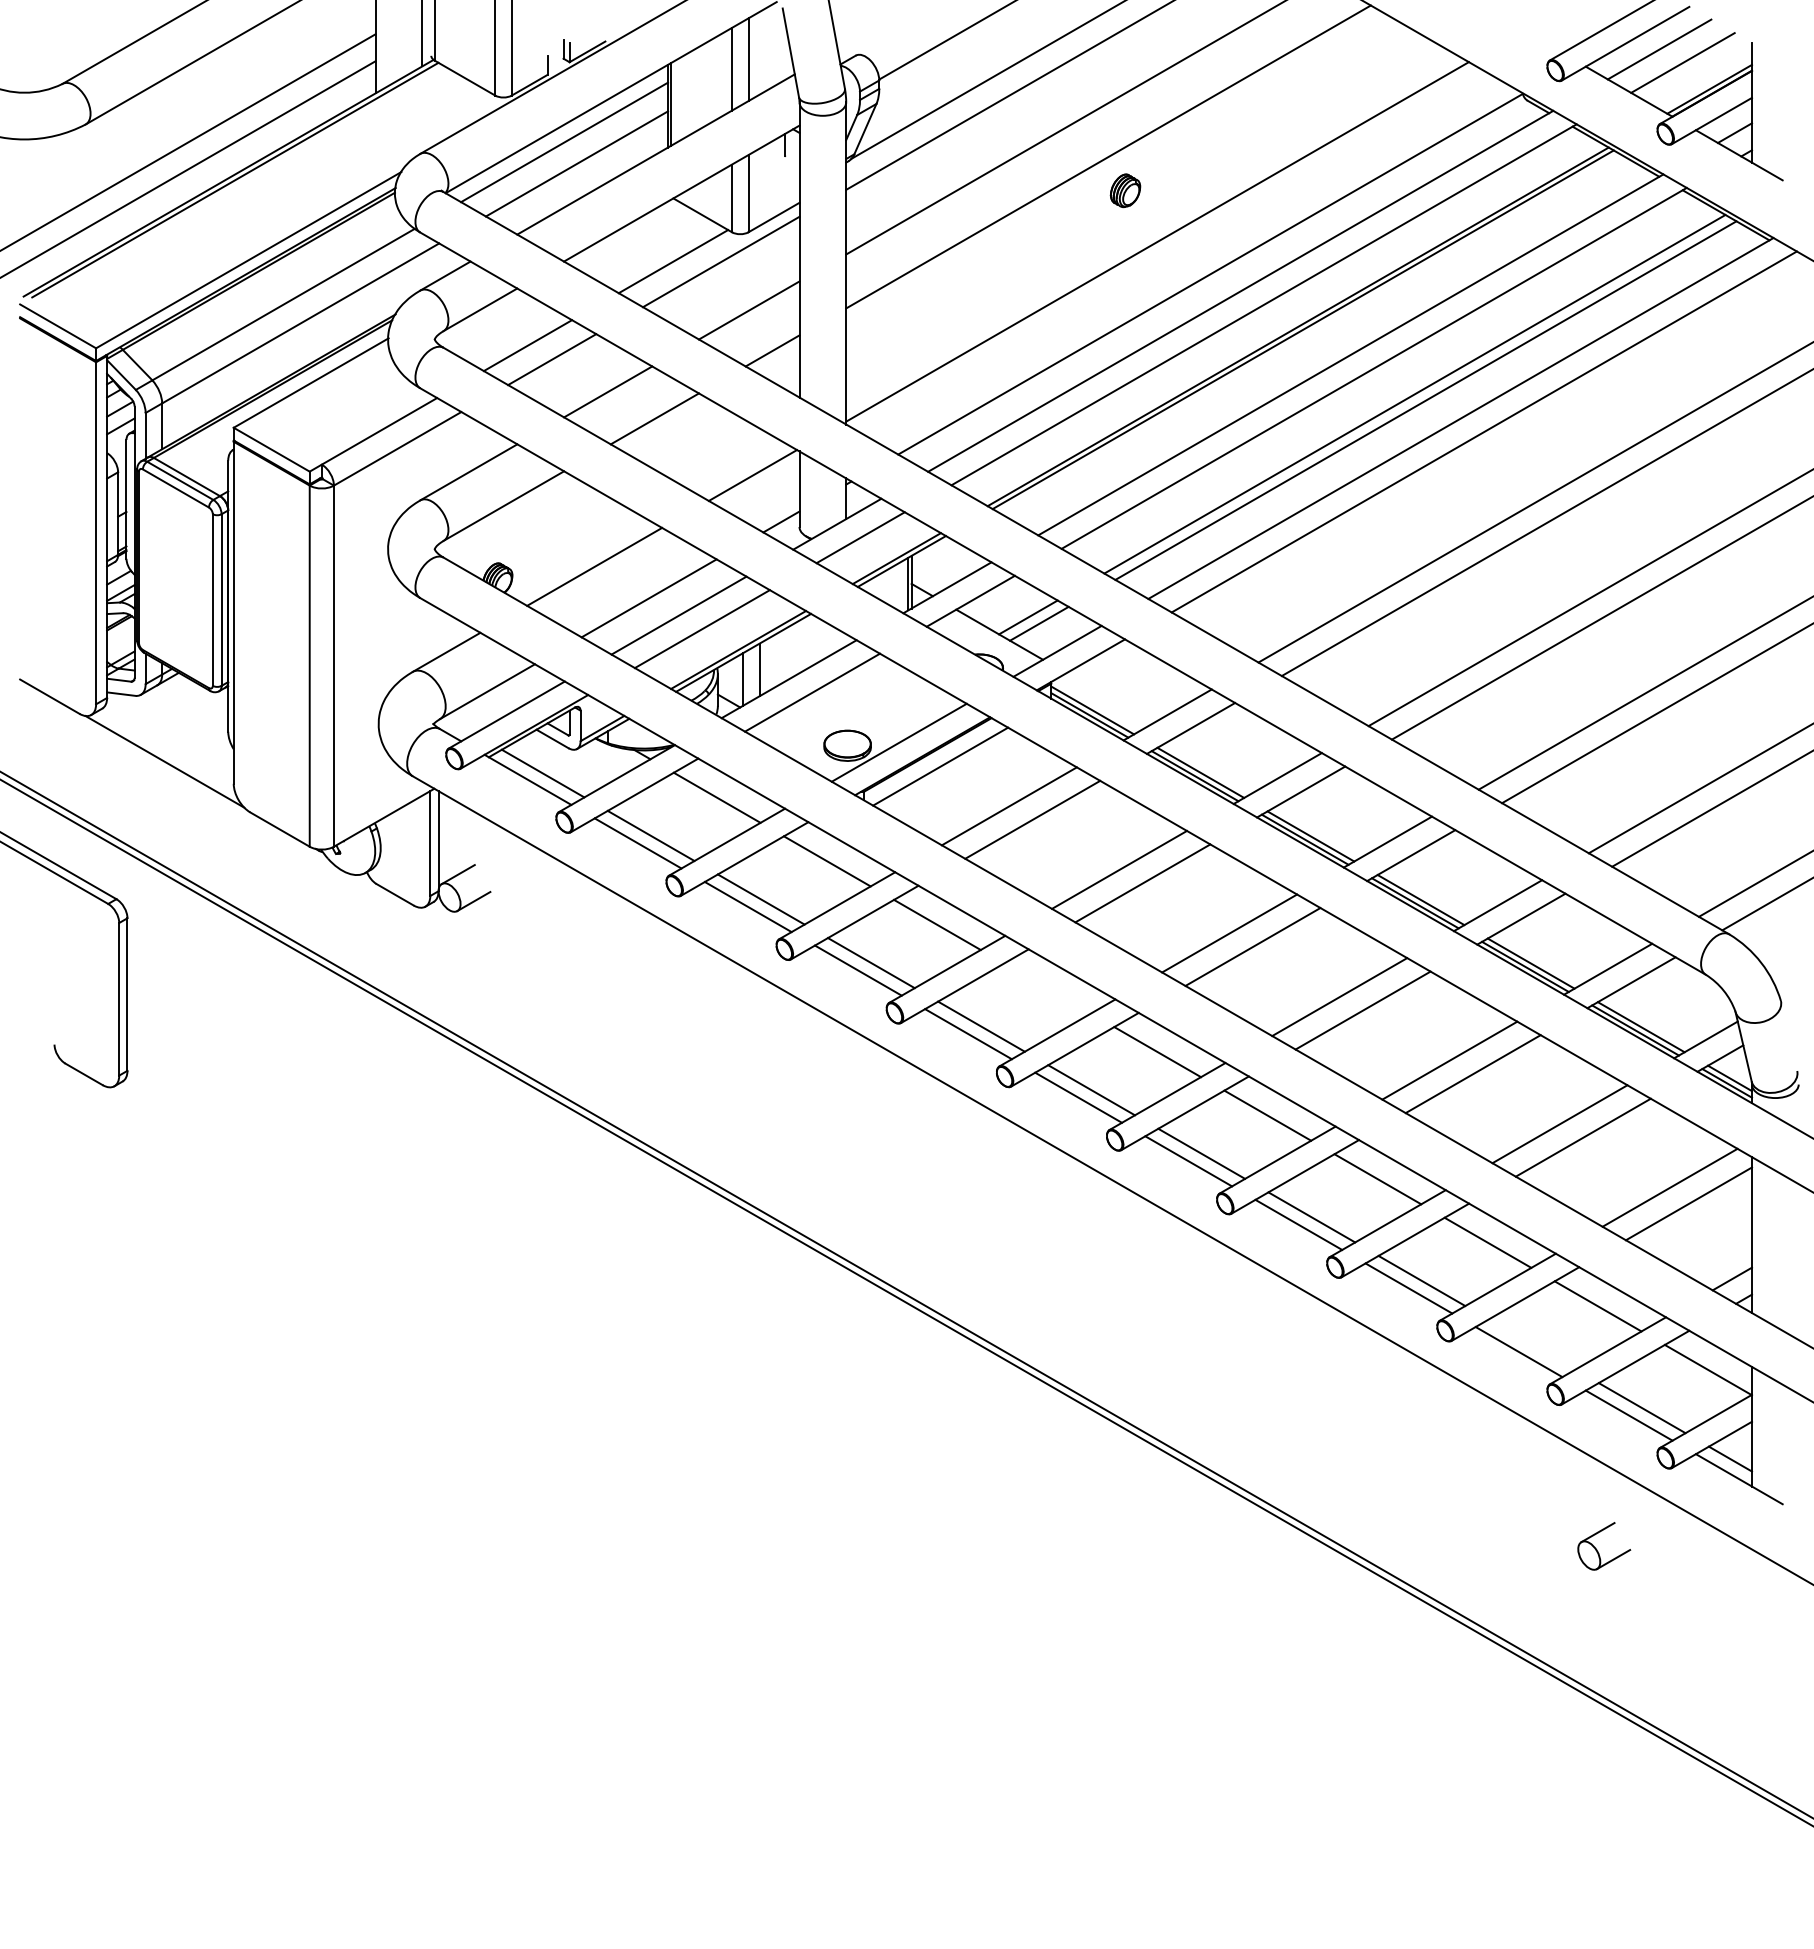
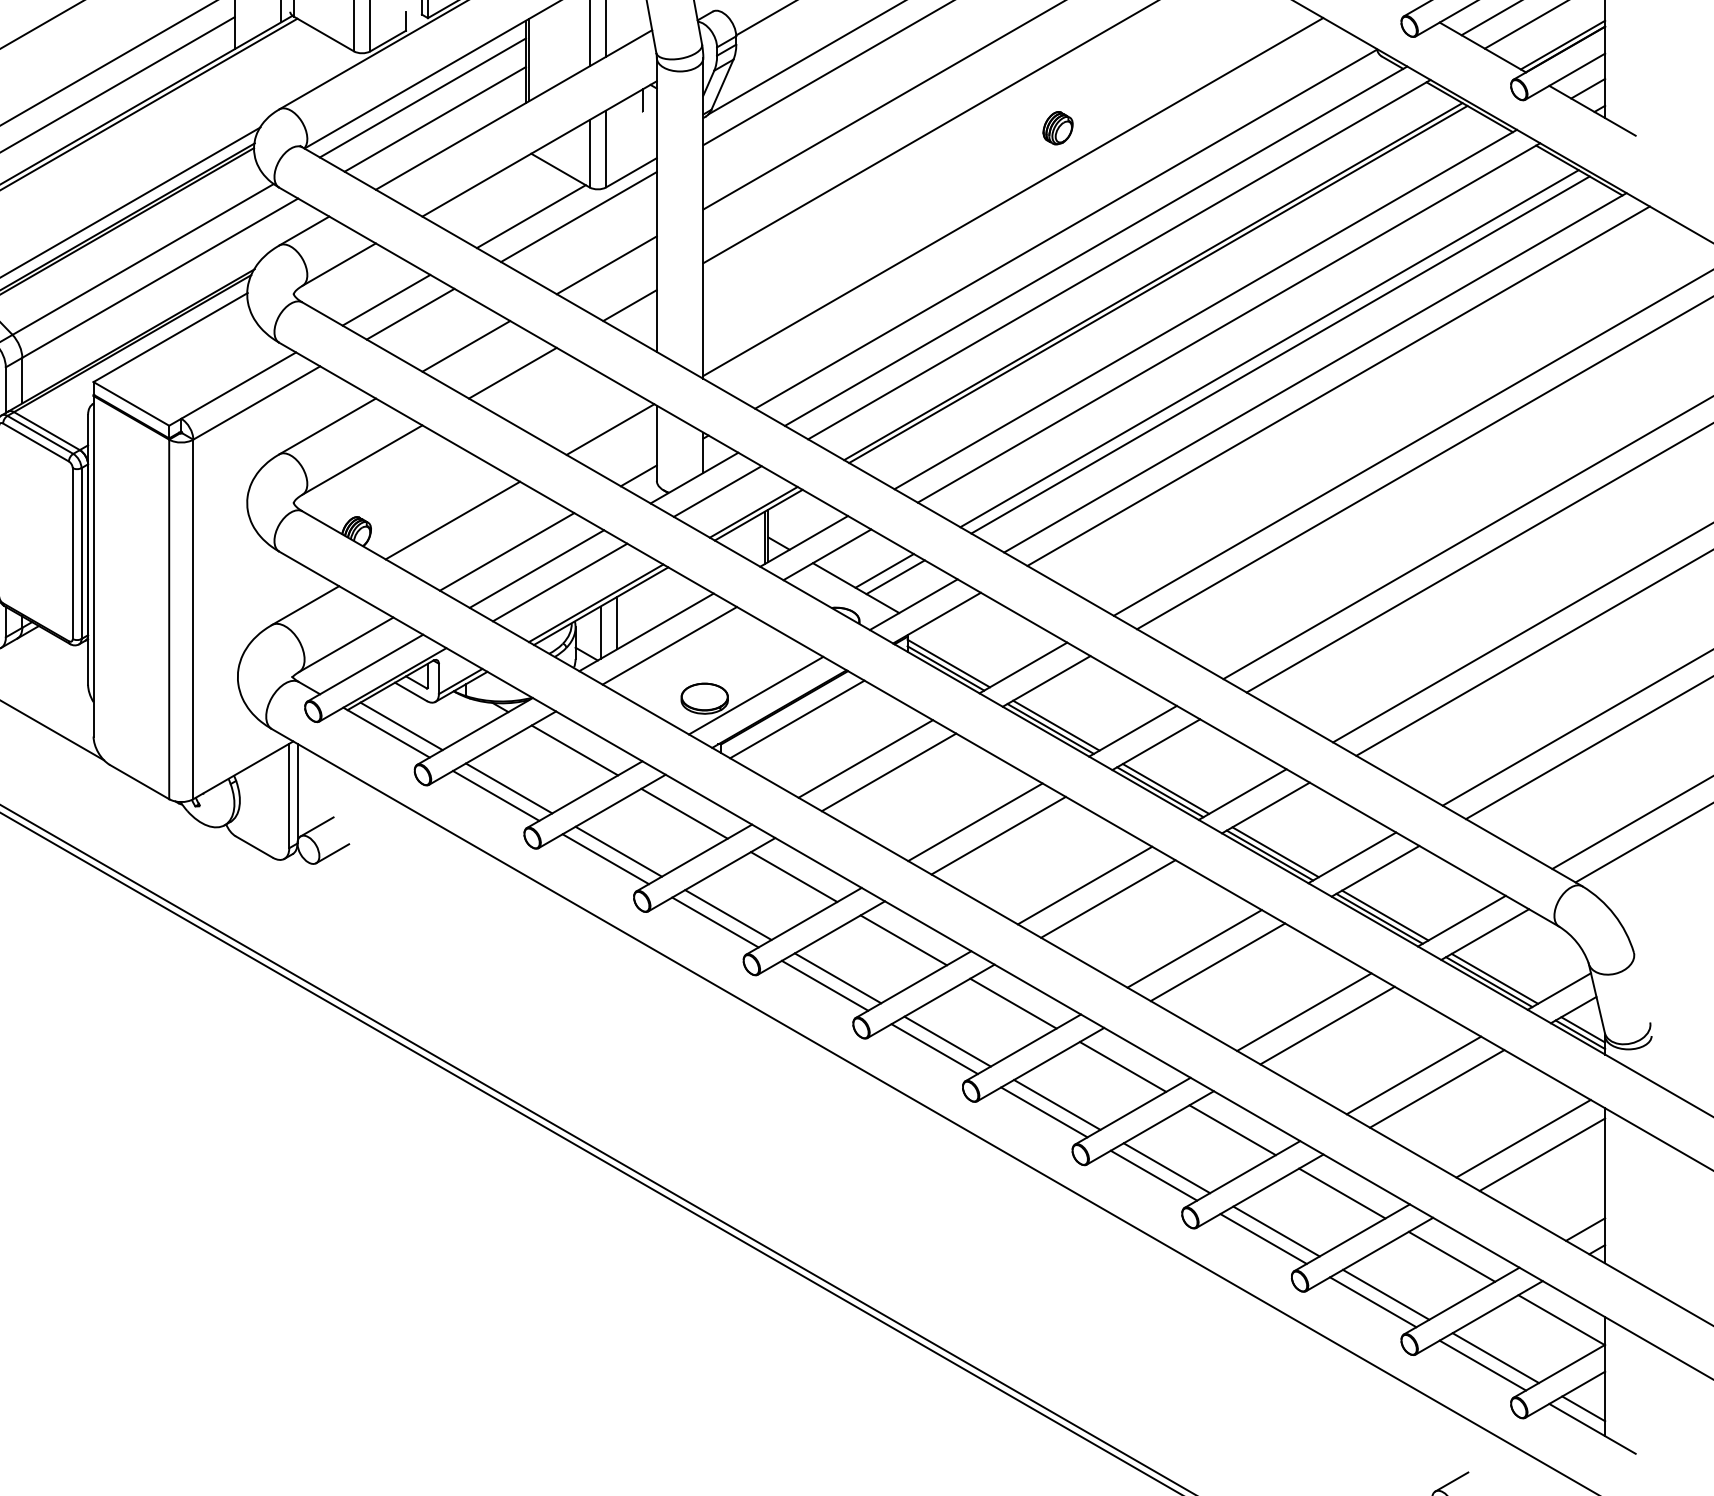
part: (1125, 190) -> (1058, 127), moved
line: (1047, 988) -> (903, 940), added
line: (1531, 1344) -> (1385, 1294), added

